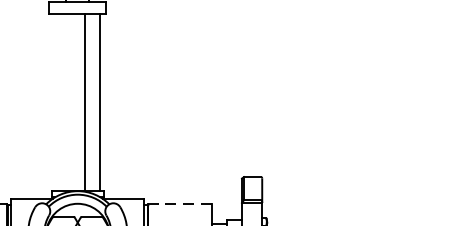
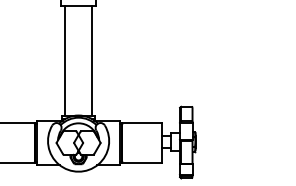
line: (84, 102) -> (64, 60), moved
line: (179, 204) -> (141, 123), dashed -> solid

